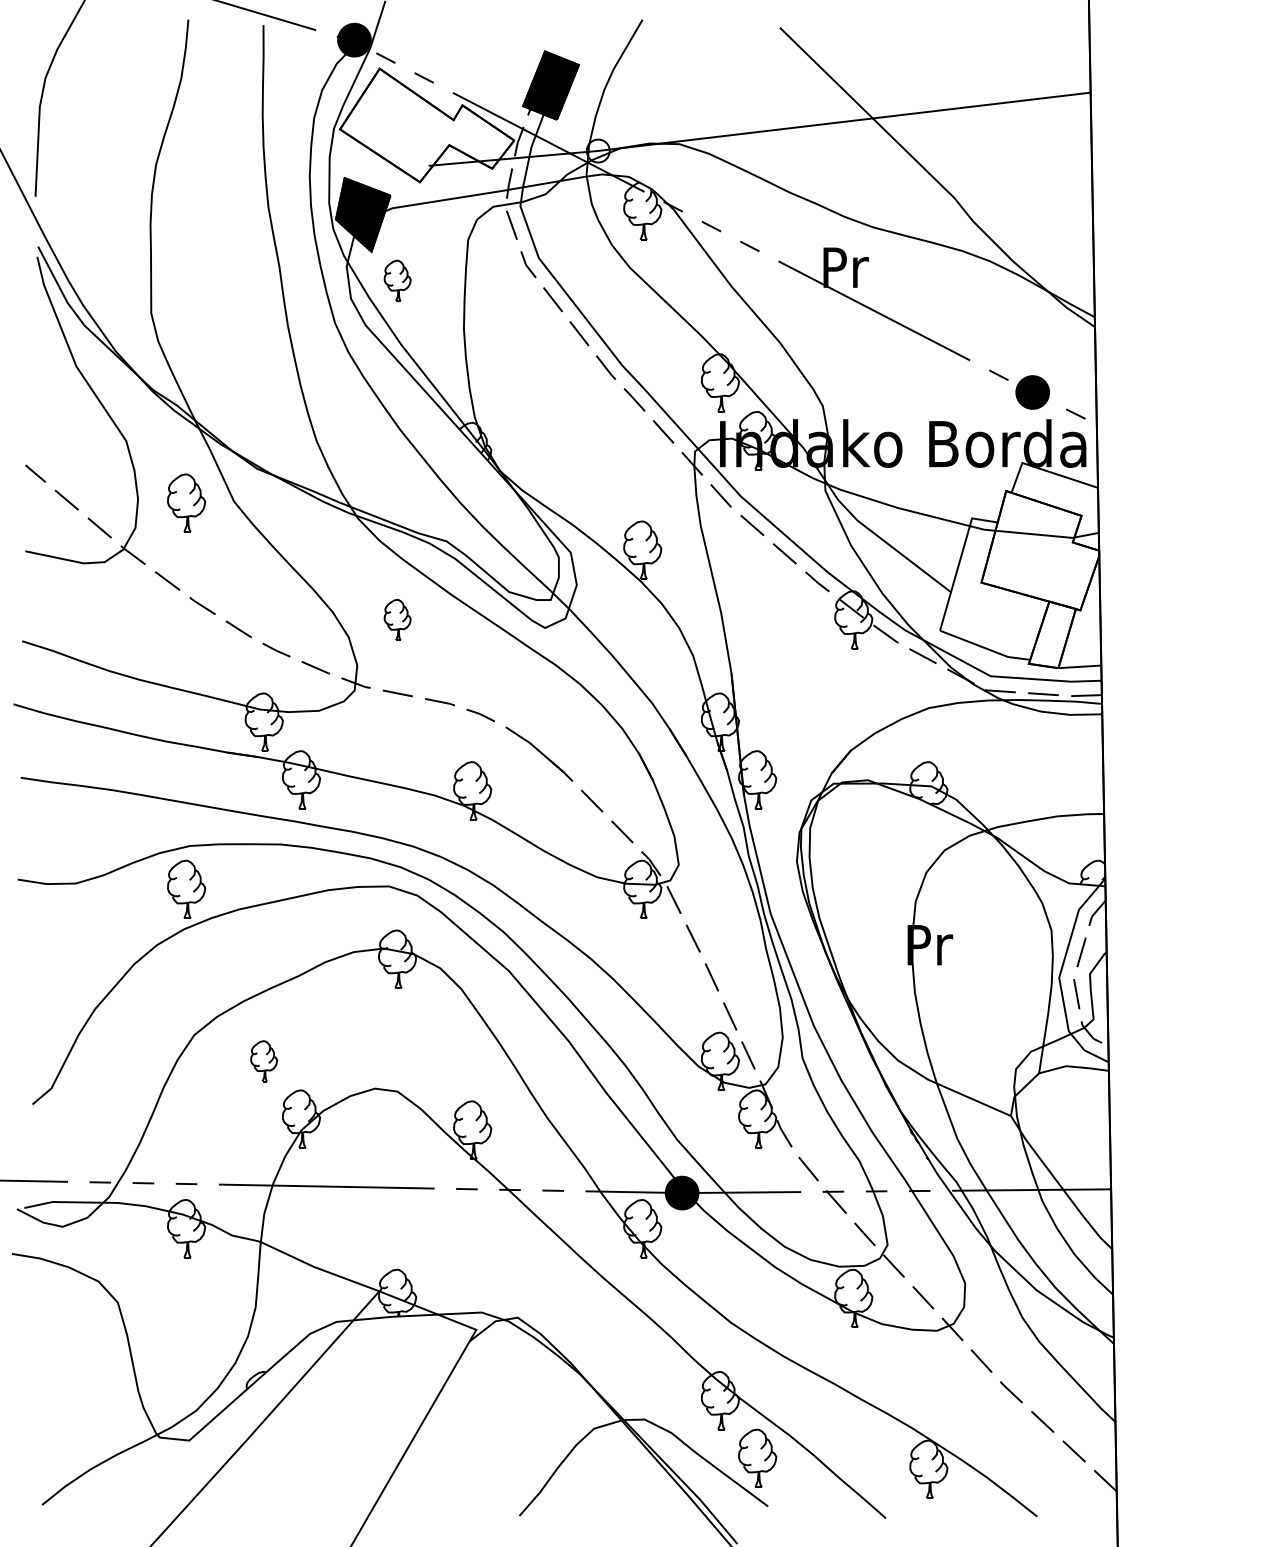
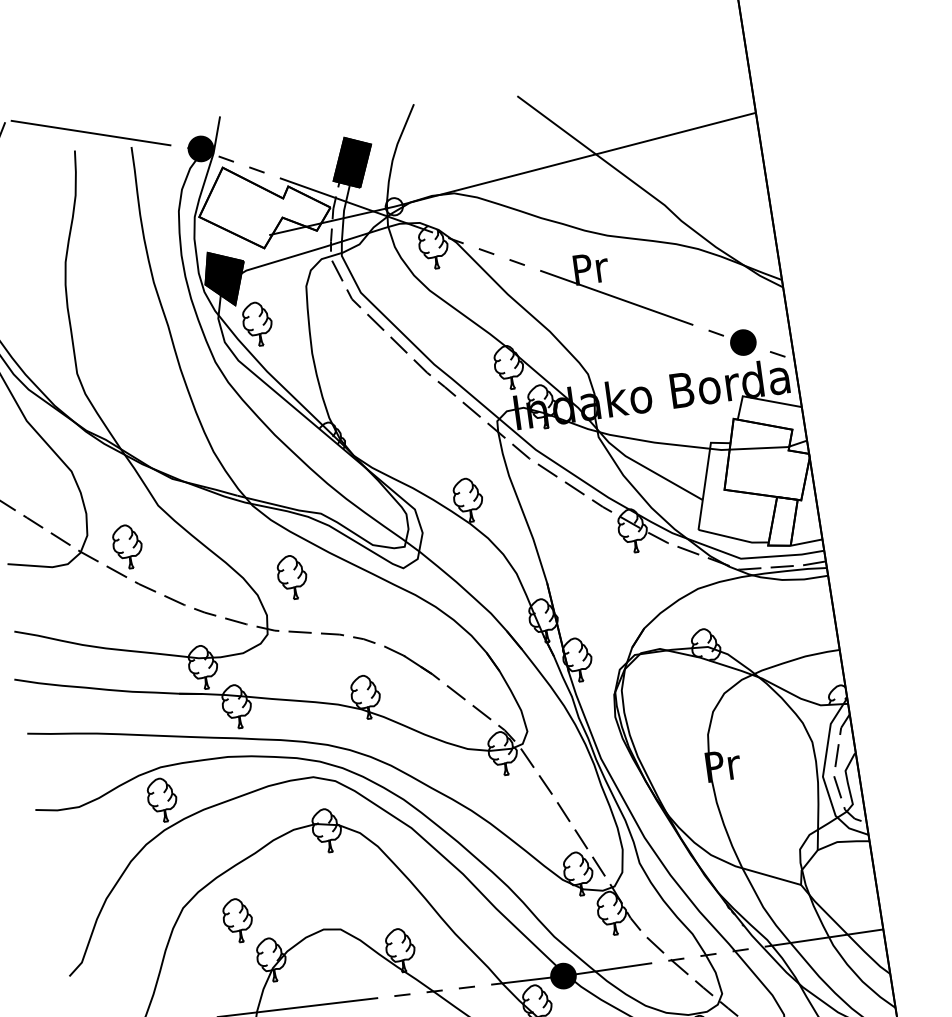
part: (397, 280) -> (257, 323), size x1.43
part: (186, 502) -> (127, 546), moved
part: (397, 619) -> (292, 577), size x1.43
part: (263, 1060) -> (237, 919), size x1.43

